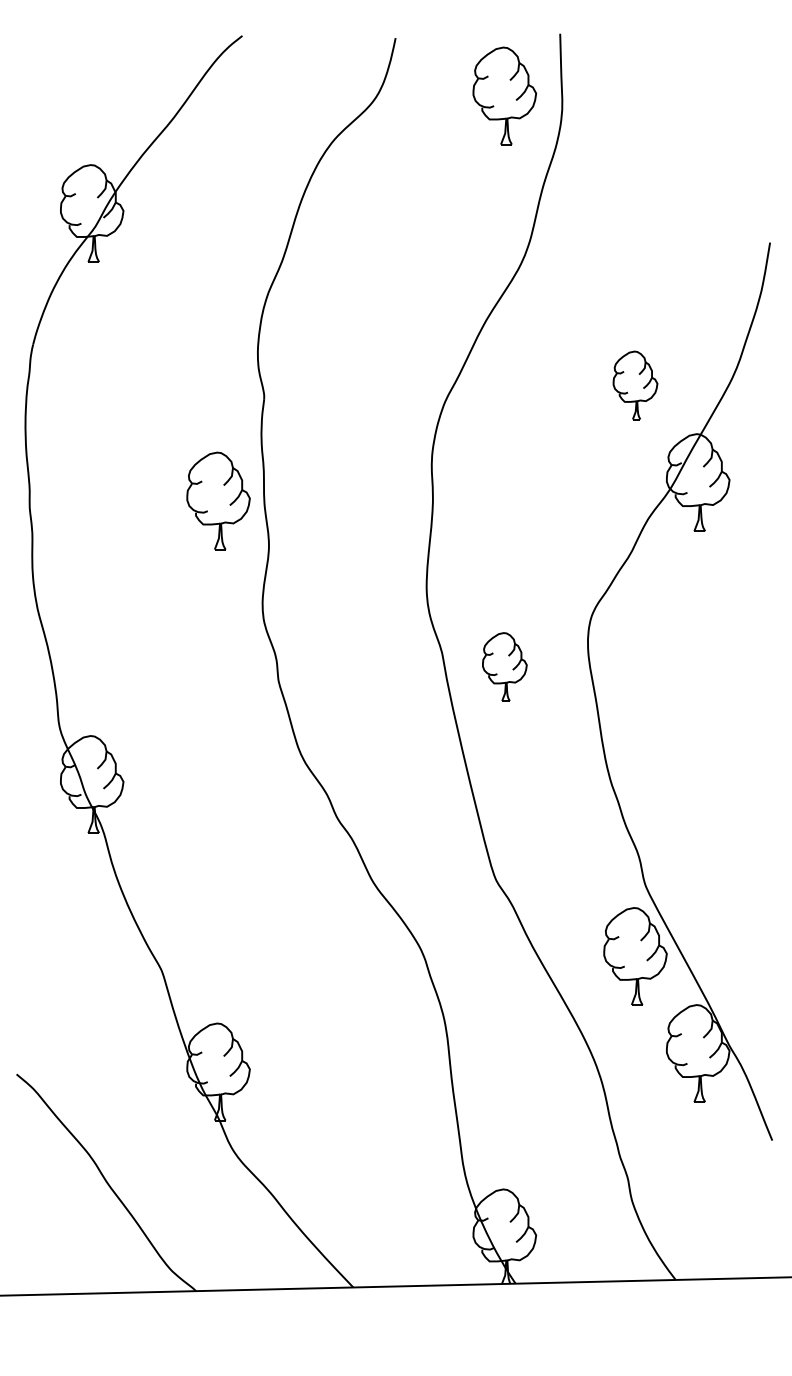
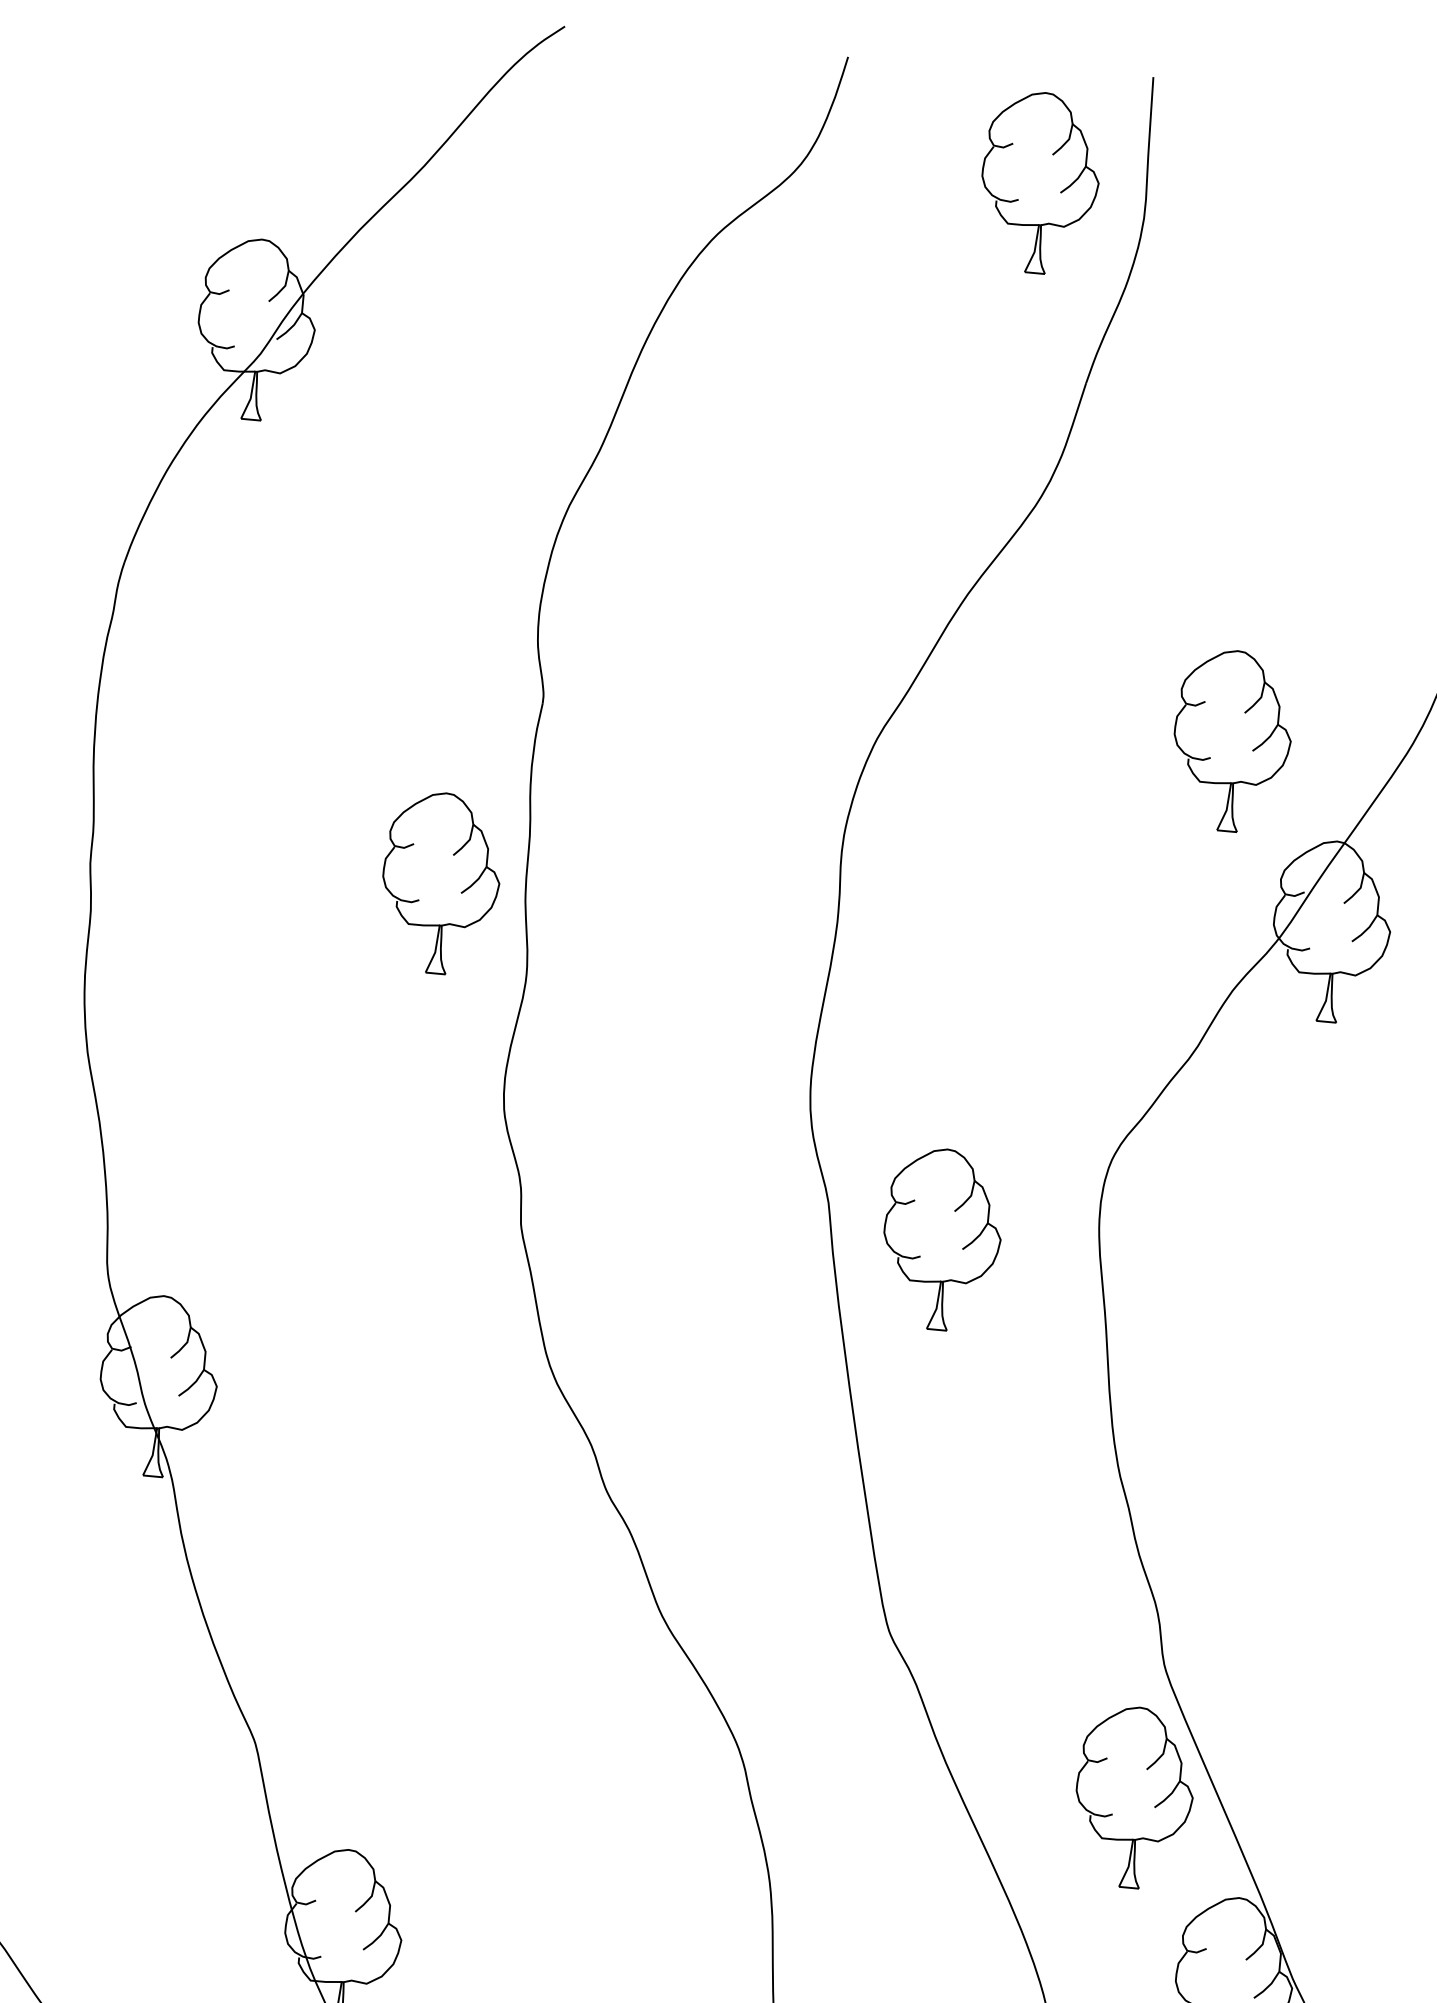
part: (635, 385) -> (1232, 740), size x1.43
part: (504, 666) -> (941, 1238), size x1.43

